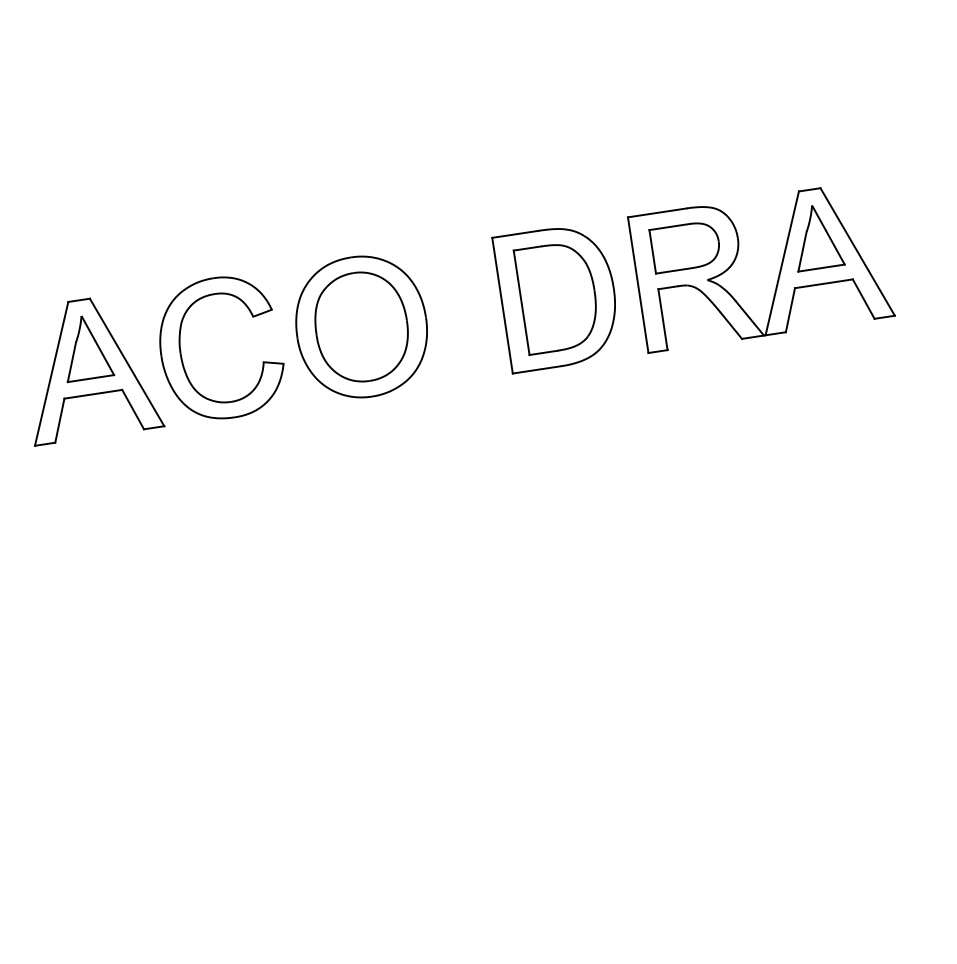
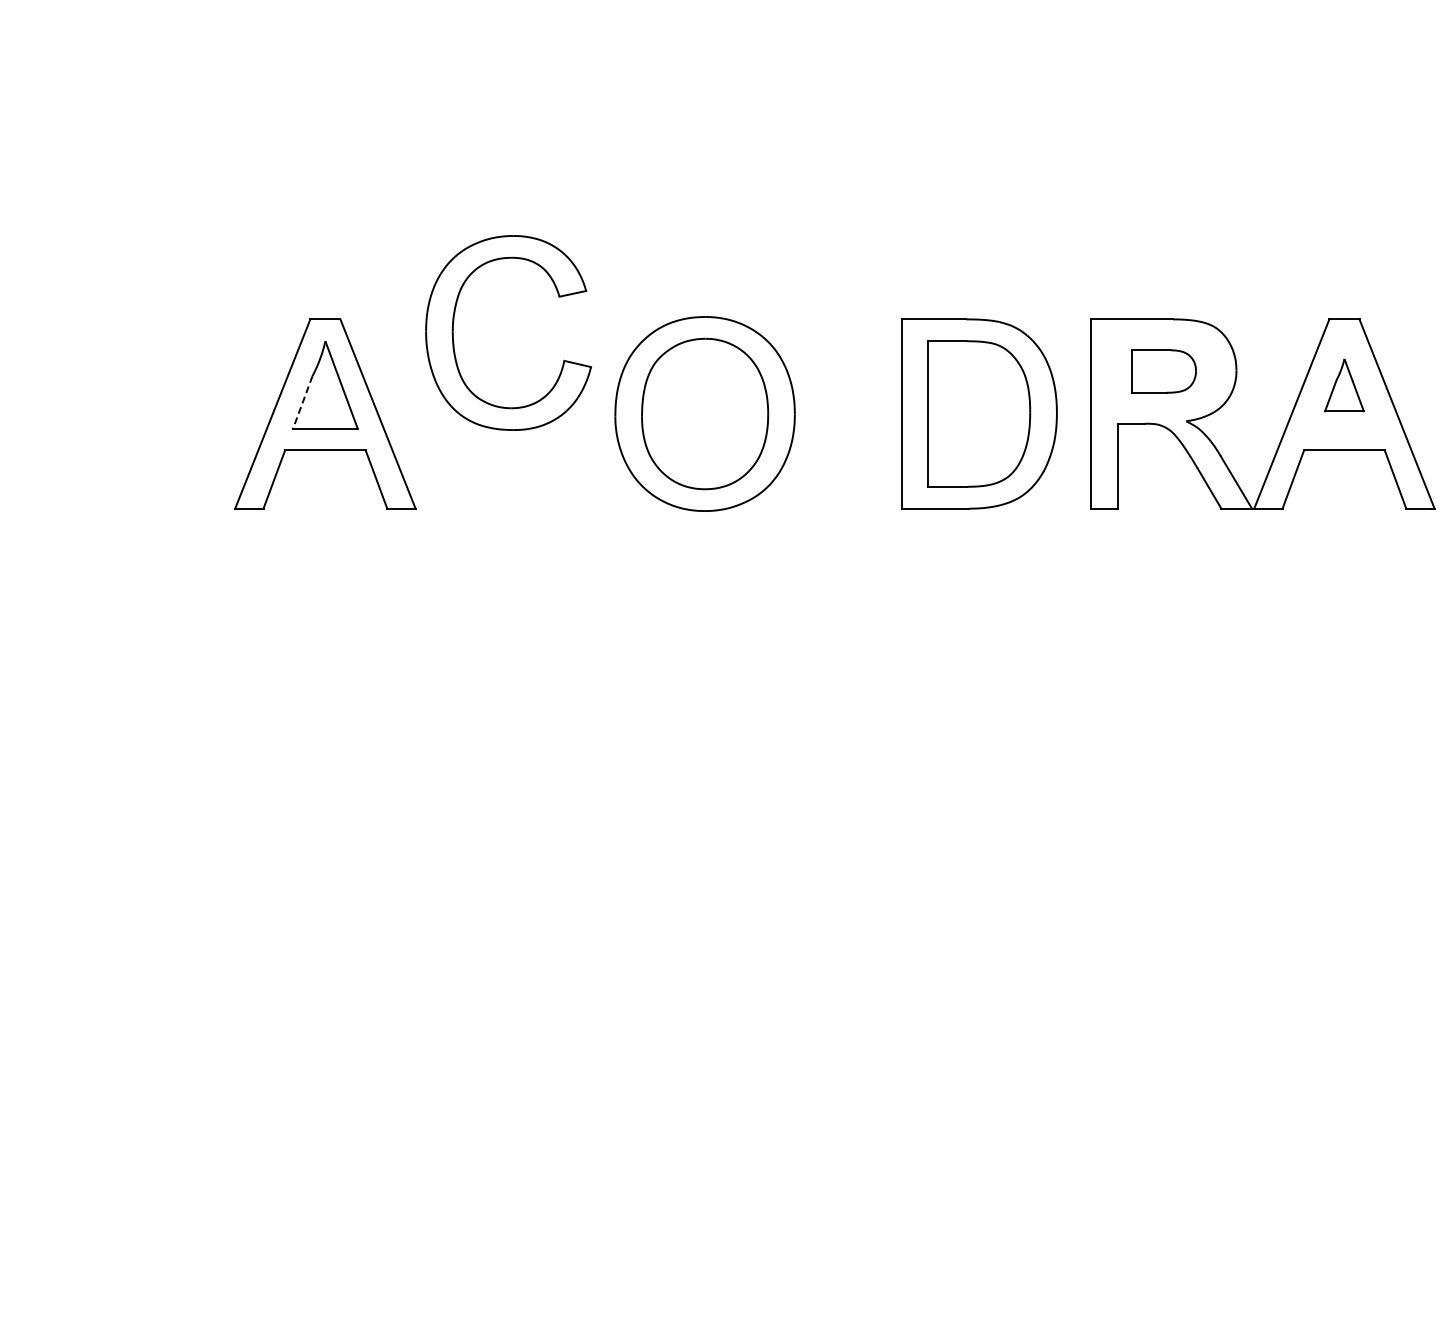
part: (816, 237) -> (1344, 385), size x0.6
part: (685, 246) -> (1163, 371), size x0.7
part: (182, 360) -> (454, 342), moved
line: (71, 362) -> (302, 402), solid -> dashed

